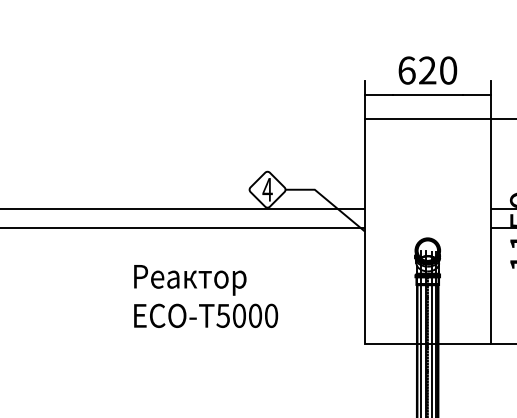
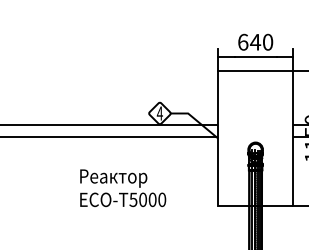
text: (427, 69) -> (255, 41), 620 -> 640
text: (206, 296) -> (123, 188), moved

